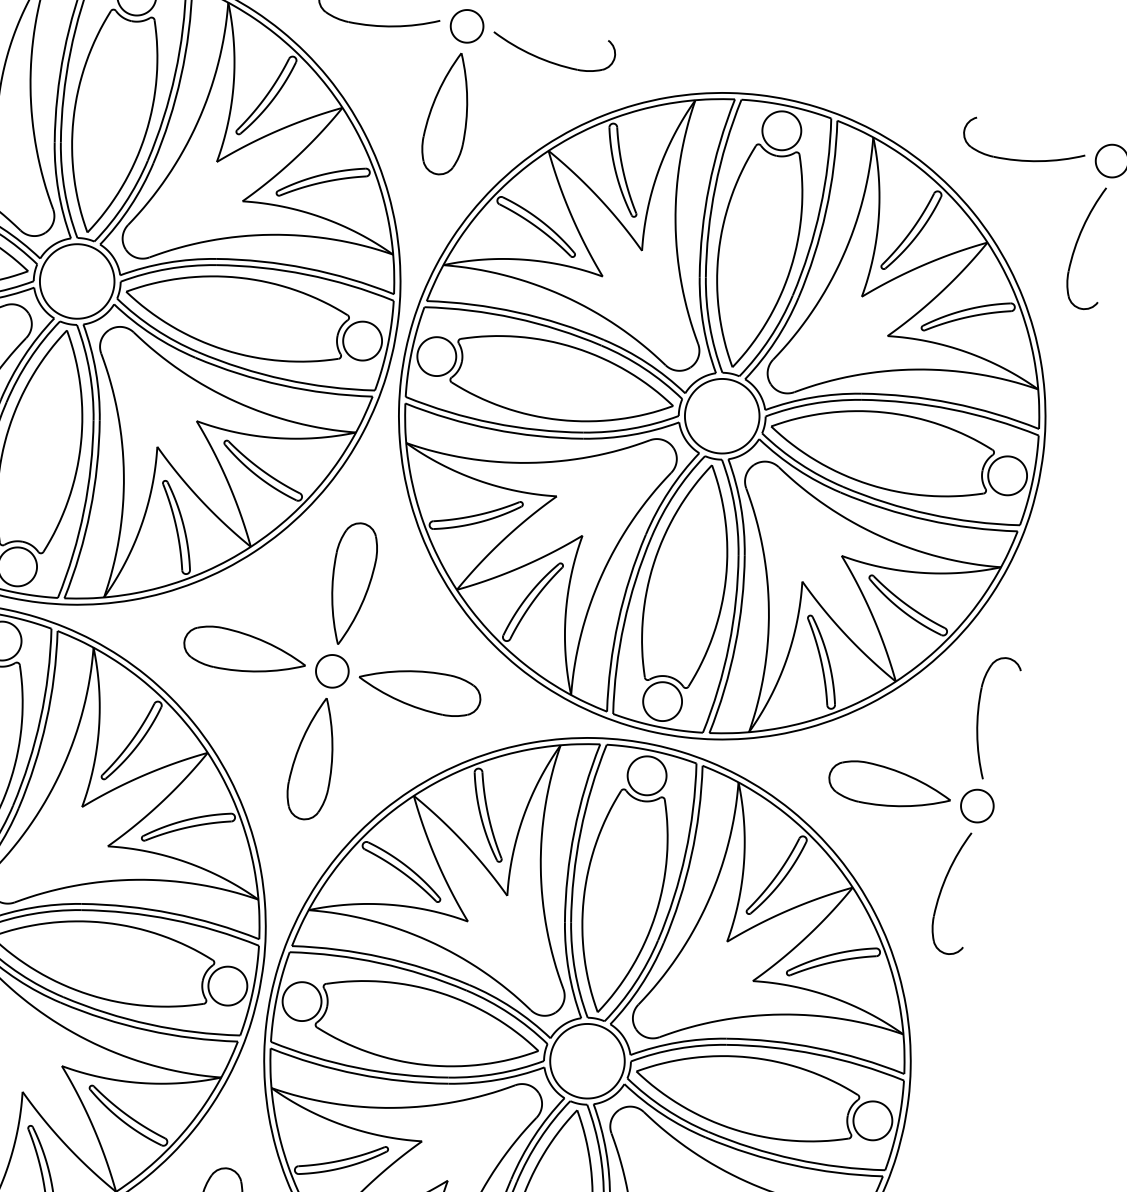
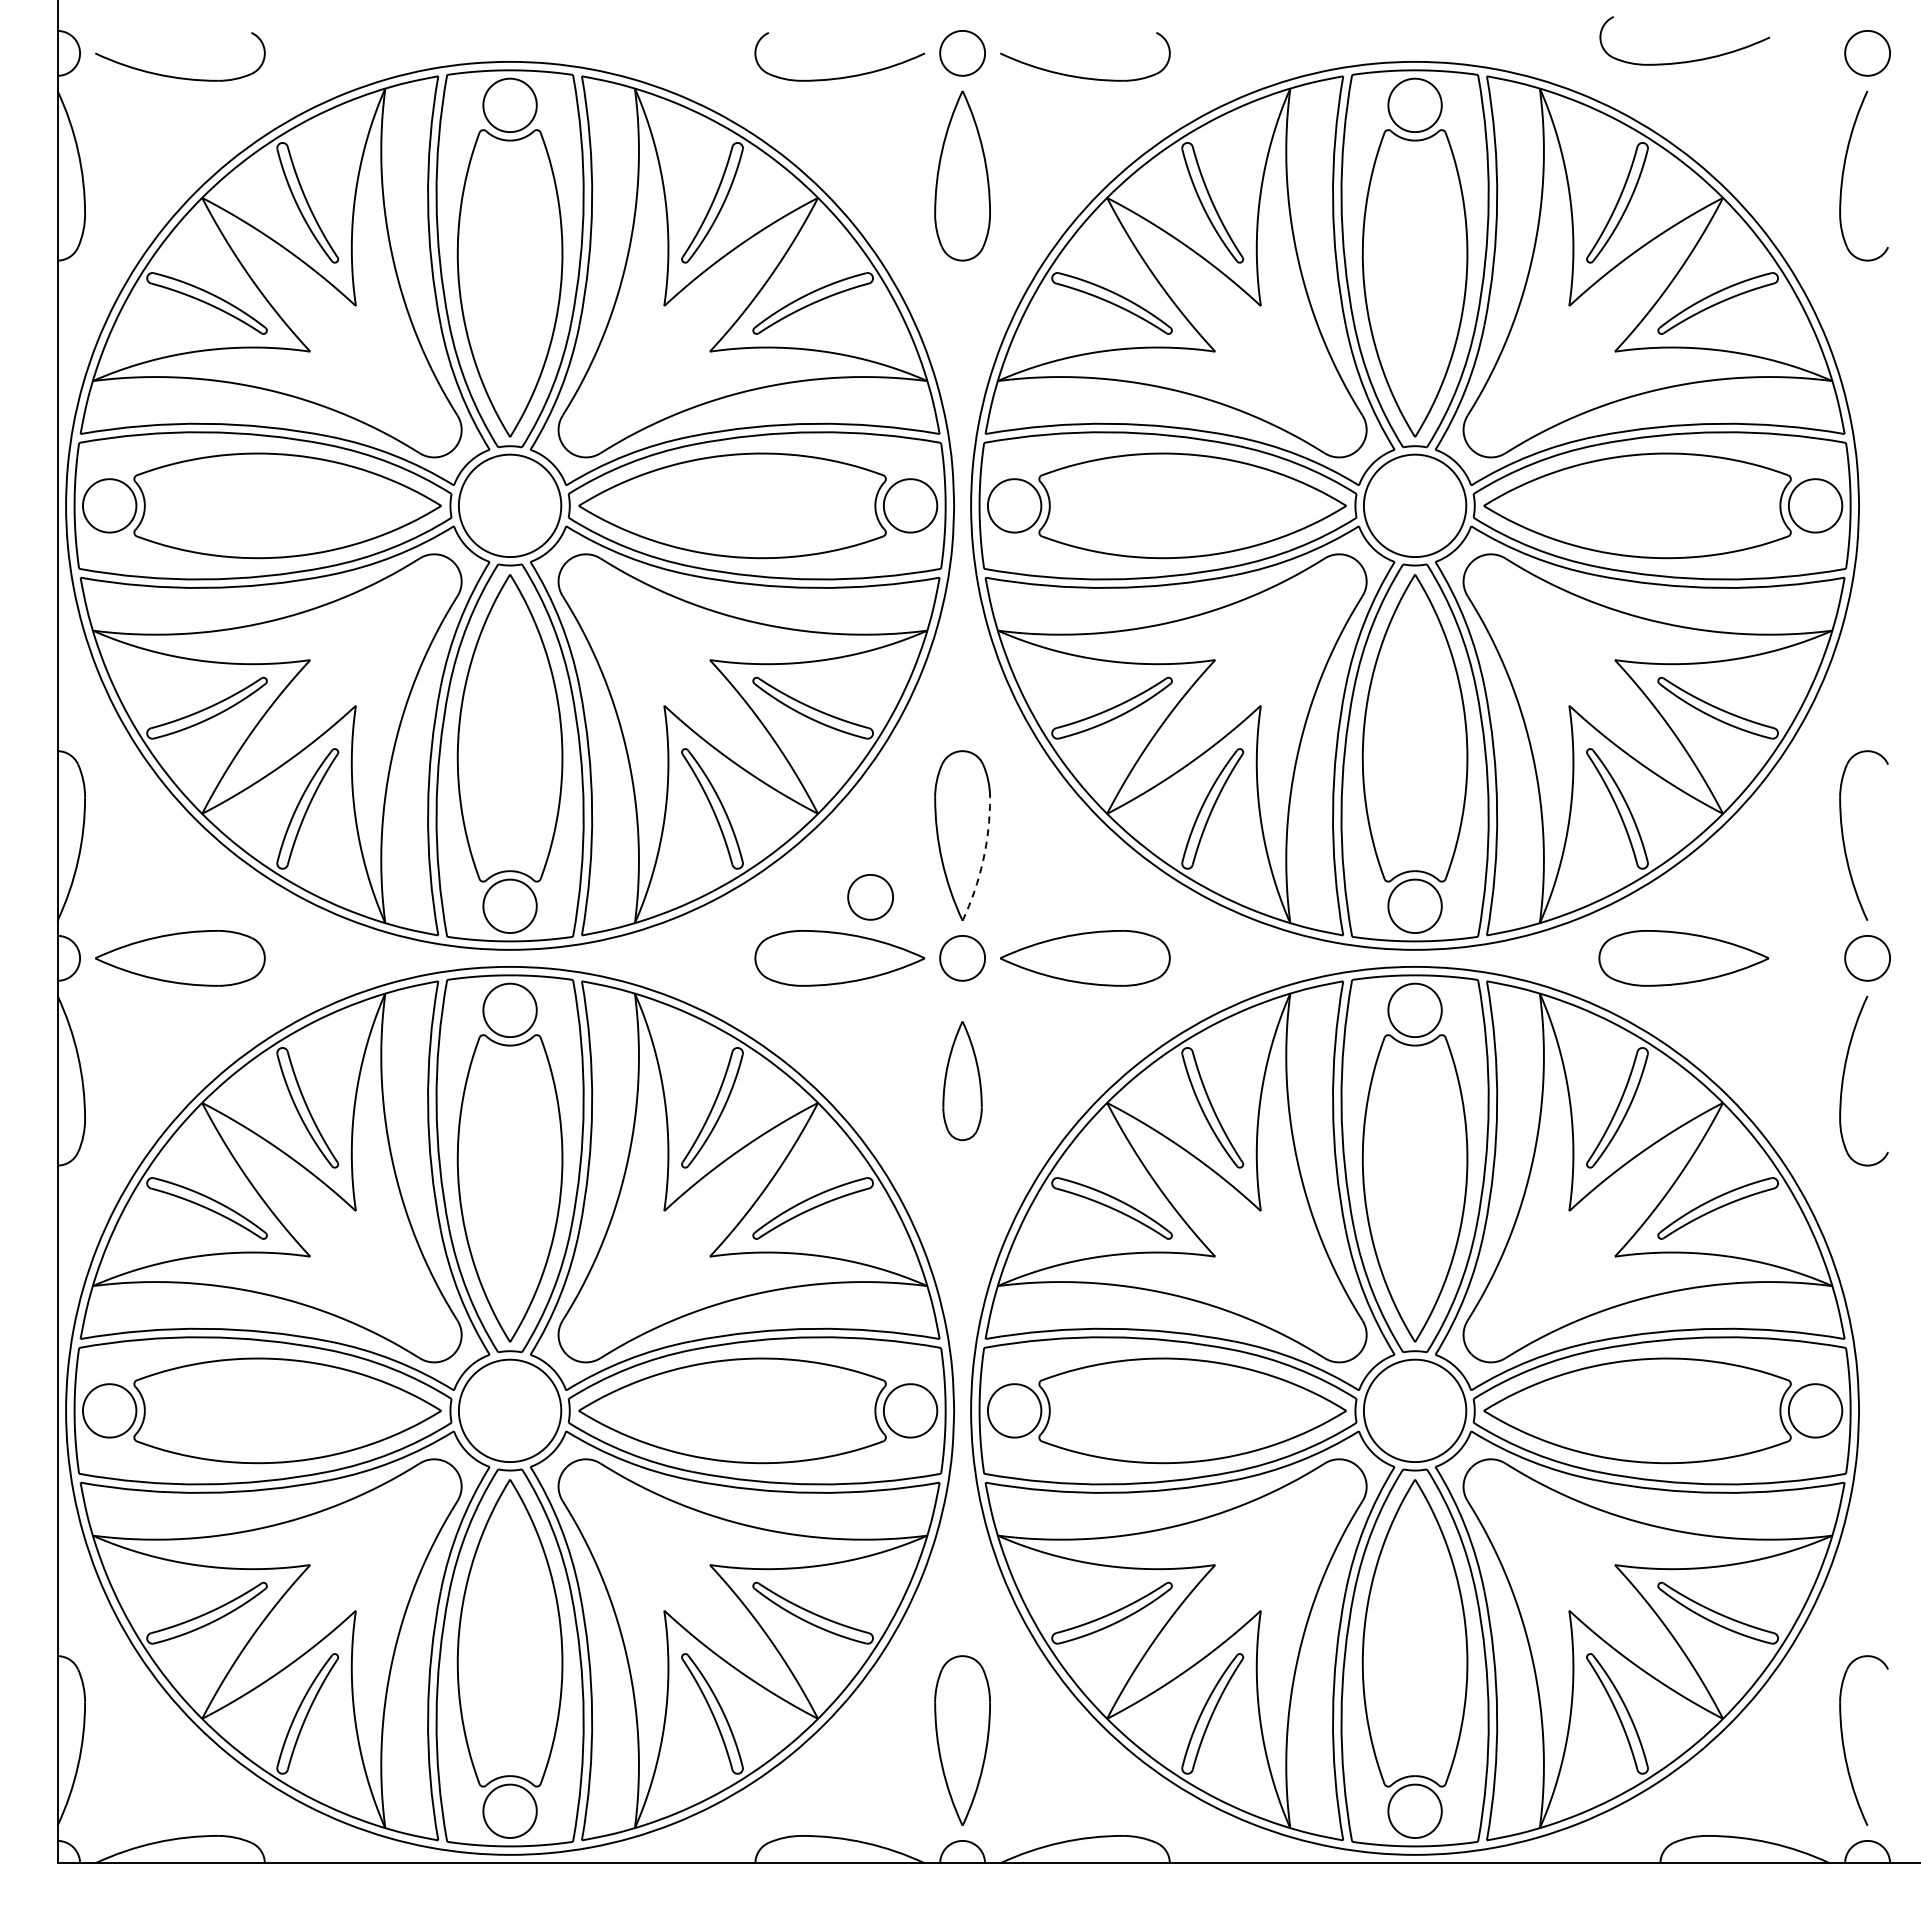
part: (1023, 159) -> (1688, 60), moved
arc: (361, 604) -> (983, 860), solid -> dashed
part: (275, 614) -> (870, 897), added
part: (314, 758) -> (962, 1080), size x0.7
part: (889, 787) -> (1683, 958), moved

